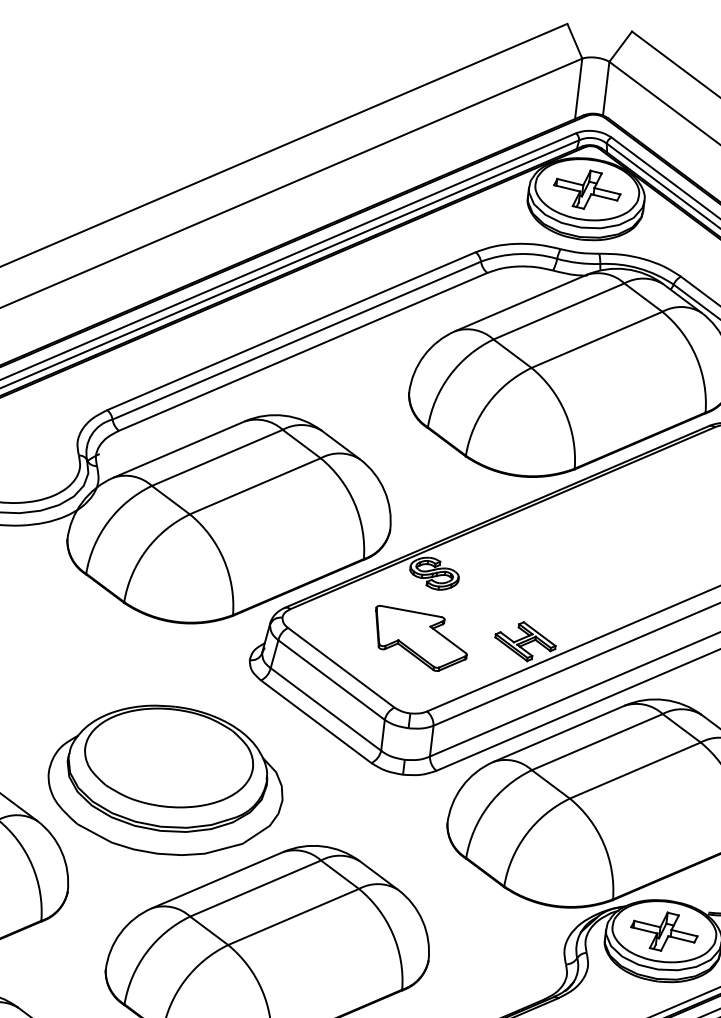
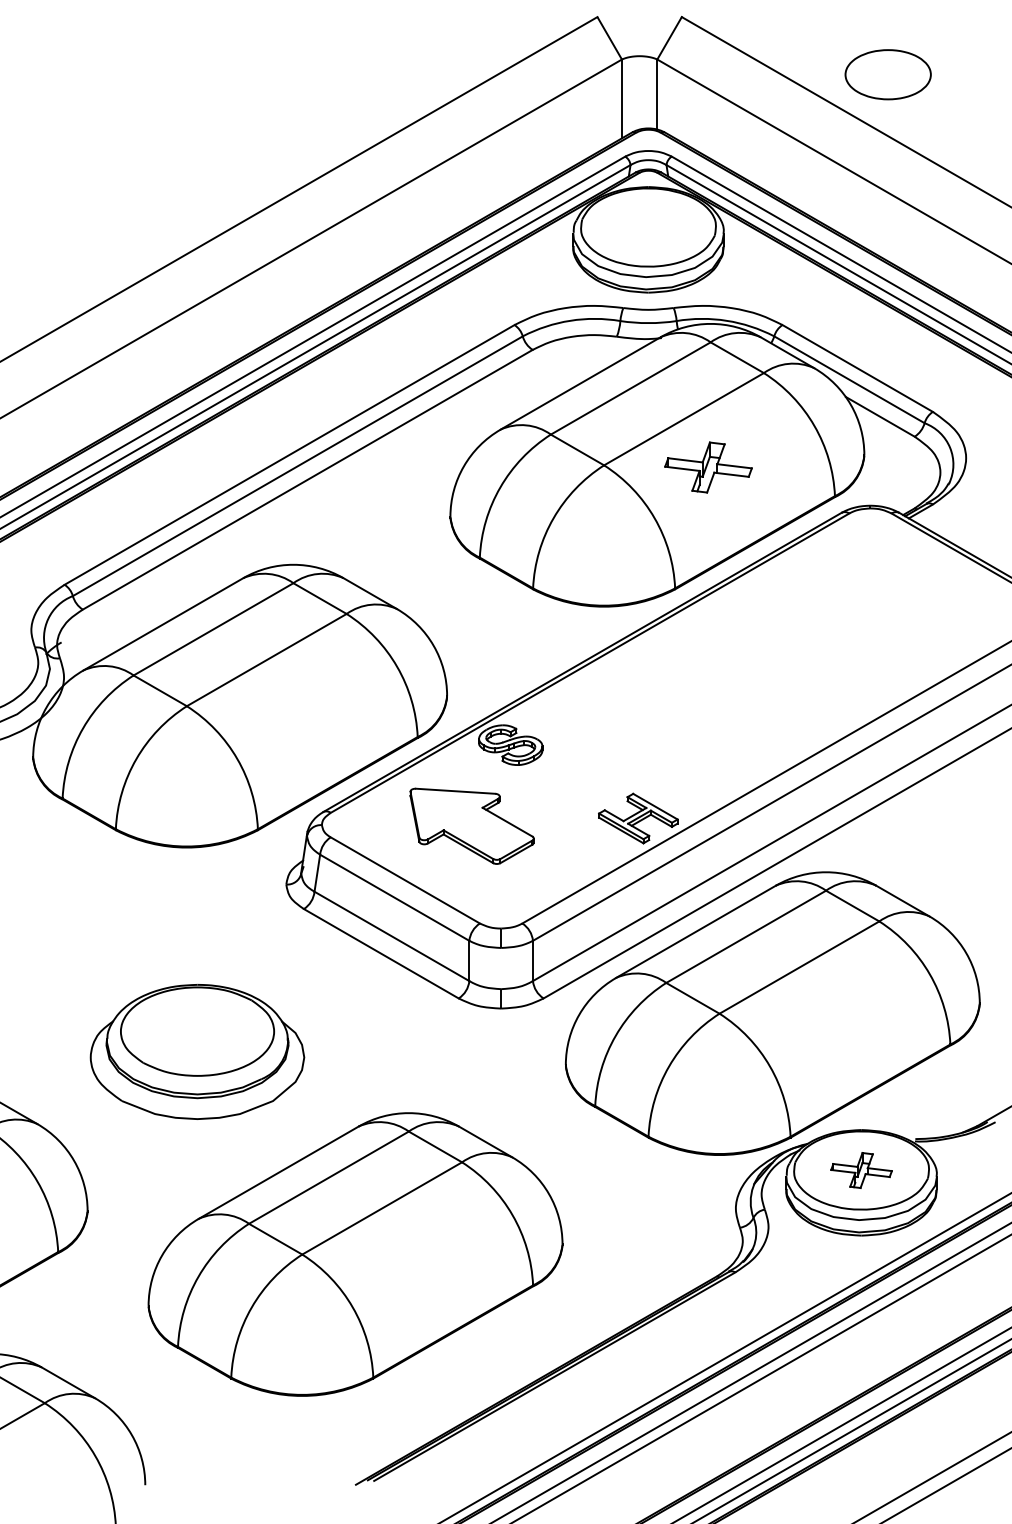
part: (587, 189) -> (708, 467), moved
part: (420, 639) -> (471, 825), moved
part: (166, 779) -> (197, 1051), size x0.7
part: (664, 931) -> (861, 1170), size x0.7

